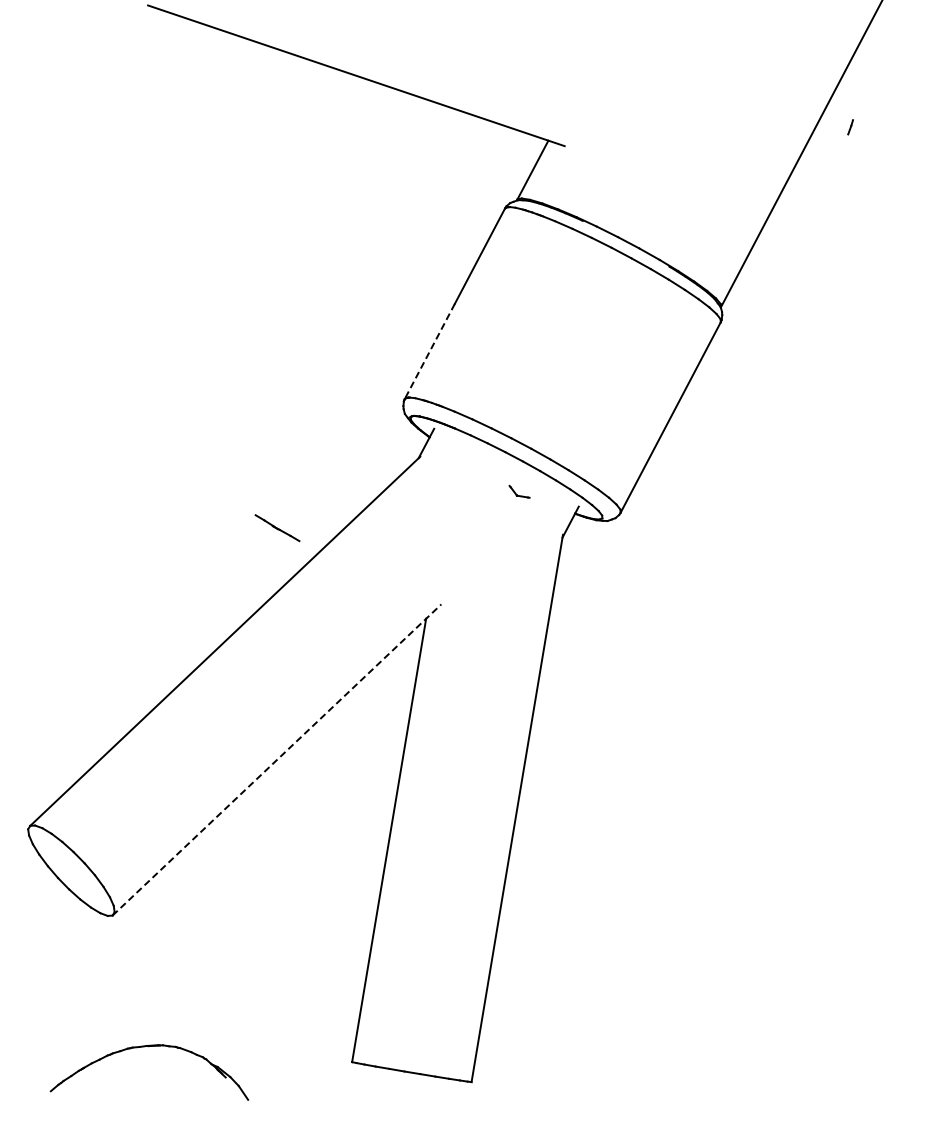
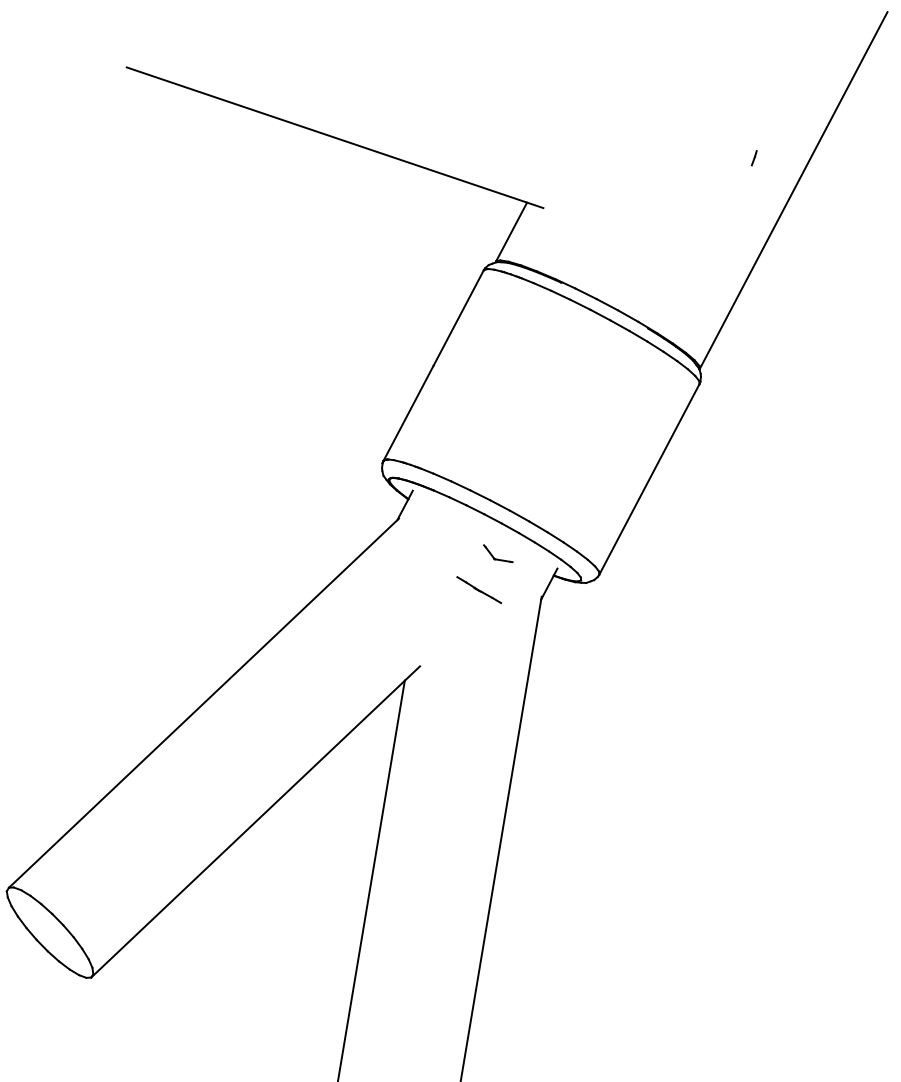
line: (850, 127) -> (754, 158), moved
line: (429, 351) -> (408, 413), dashed -> solid
part: (519, 491) -> (498, 553), size x1.43
line: (277, 528) -> (479, 590), moved
line: (277, 759) -> (256, 821), dashed -> solid

